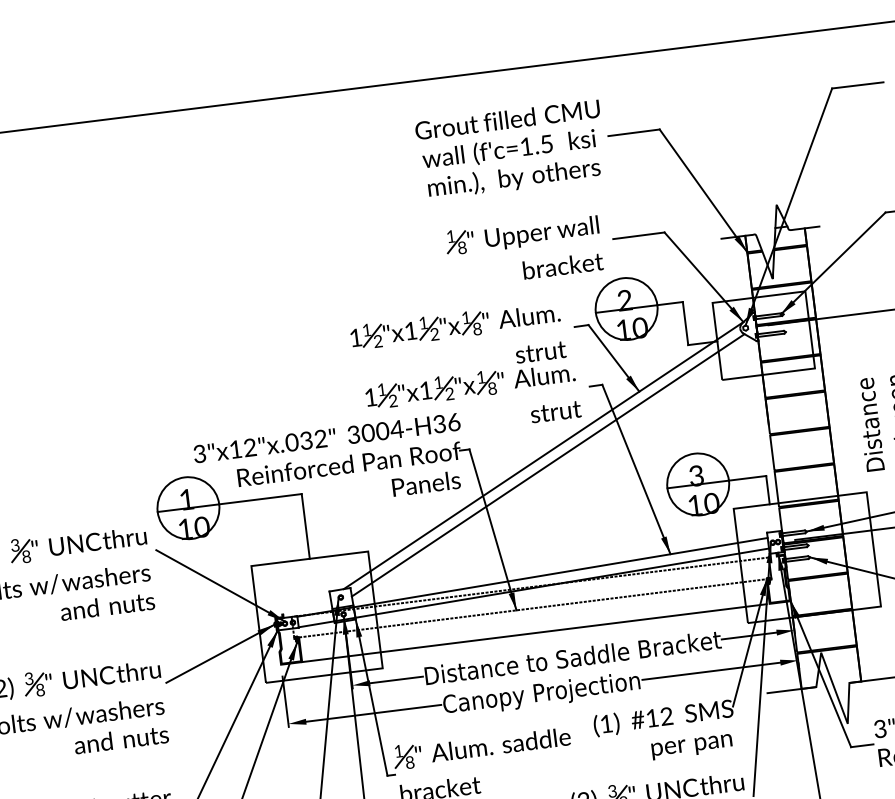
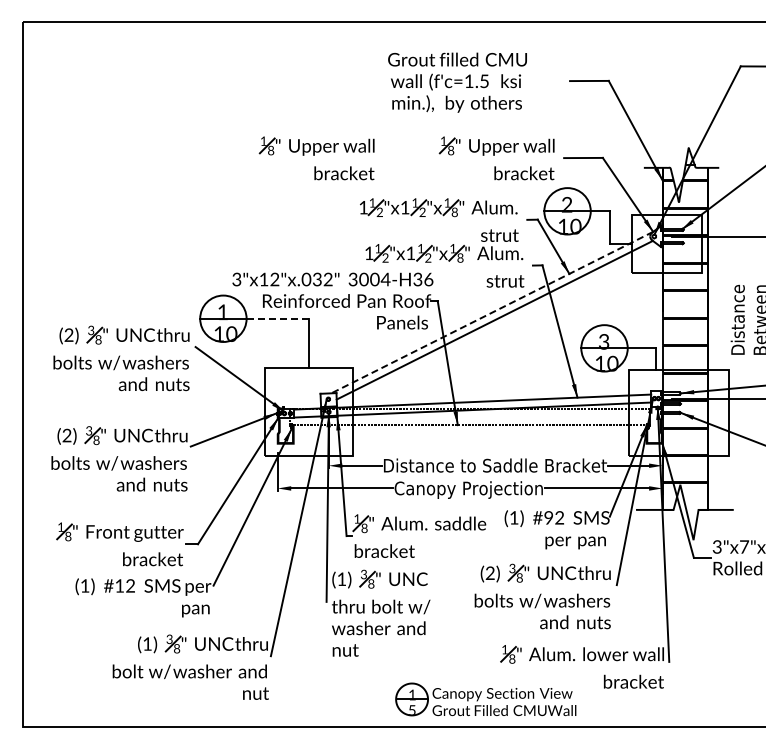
text: (511, 150) -> (457, 82), moved
part: (285, 280) -> (316, 158), added
line: (542, 455) -> (491, 312), solid -> dashed
line: (261, 498) -> (278, 318), solid -> dashed
line: (533, 632) -> (468, 443), removed
text: (651, 717) -> (548, 517), #12 -> #92

